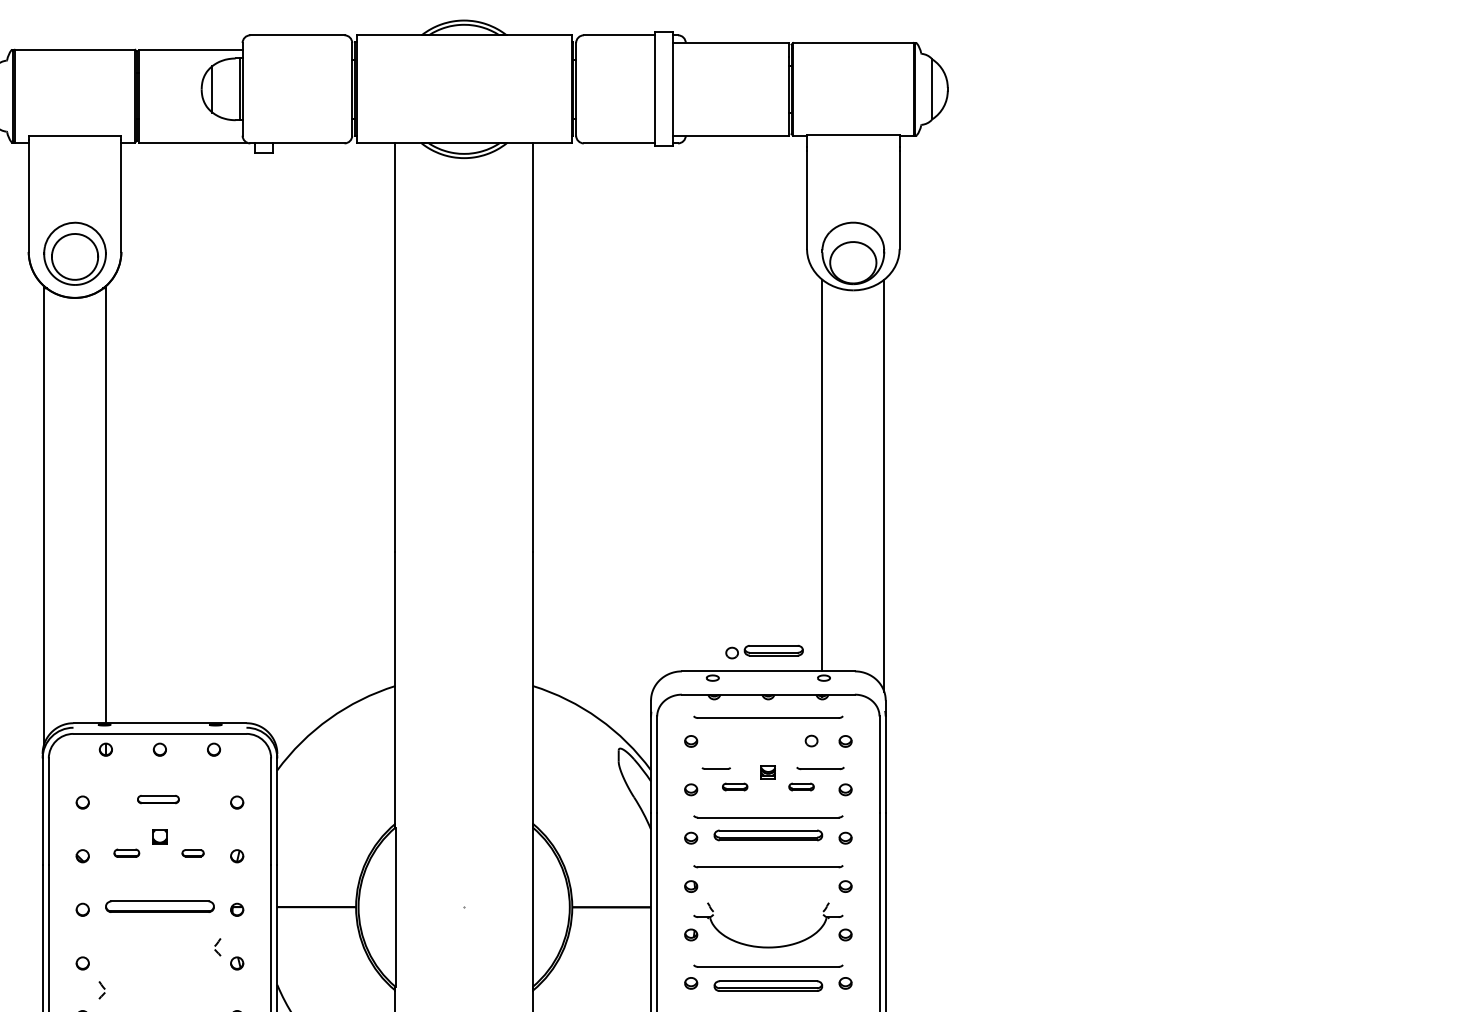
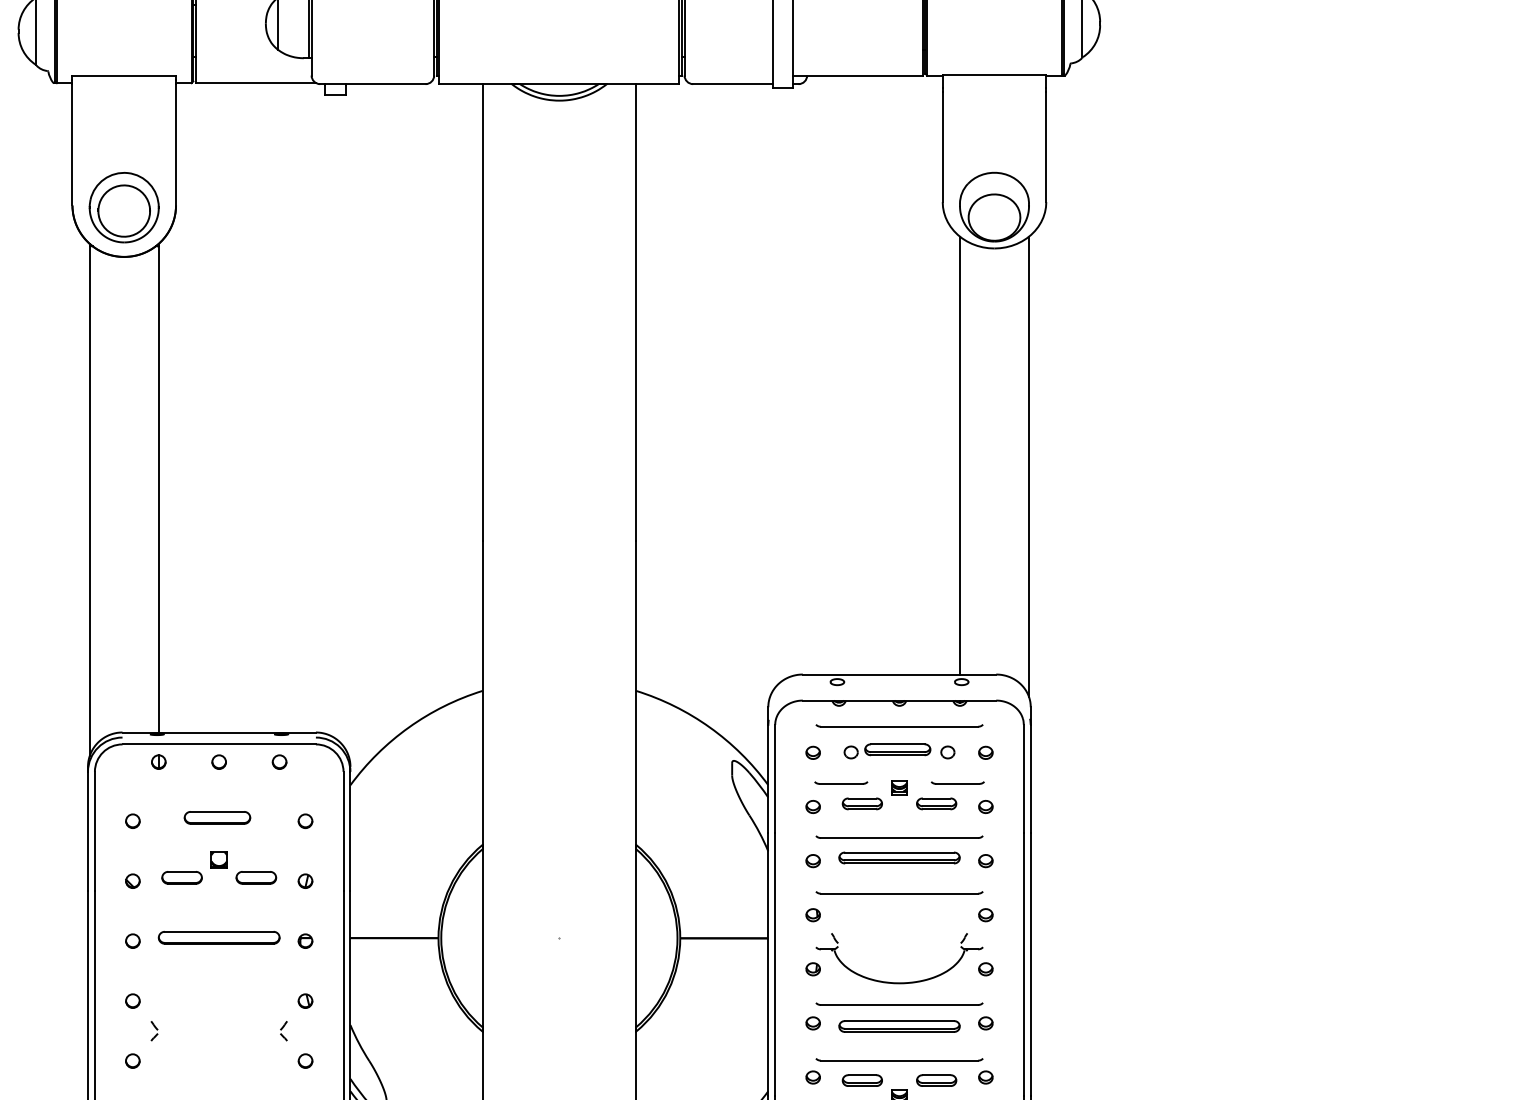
part: (764, 652) -> (887, 751), moved
part: (716, 768) -> (841, 783), size x1.67
part: (734, 786) -> (861, 803), size x1.43
part: (801, 786) -> (936, 803), size x1.43
part: (158, 799) -> (217, 817), size x1.43
part: (126, 853) -> (181, 878), size x1.43
part: (192, 853) -> (255, 878), size x1.67
part: (217, 947) -> (283, 1031), moved

